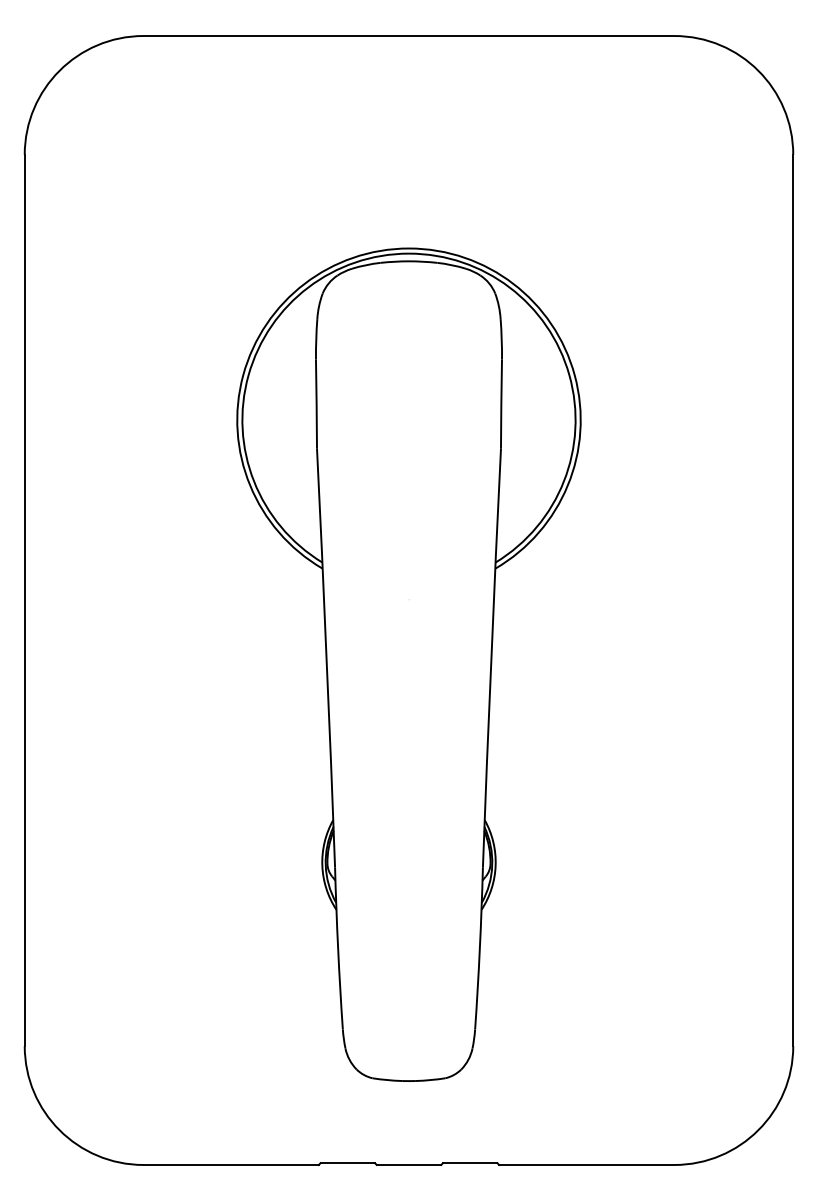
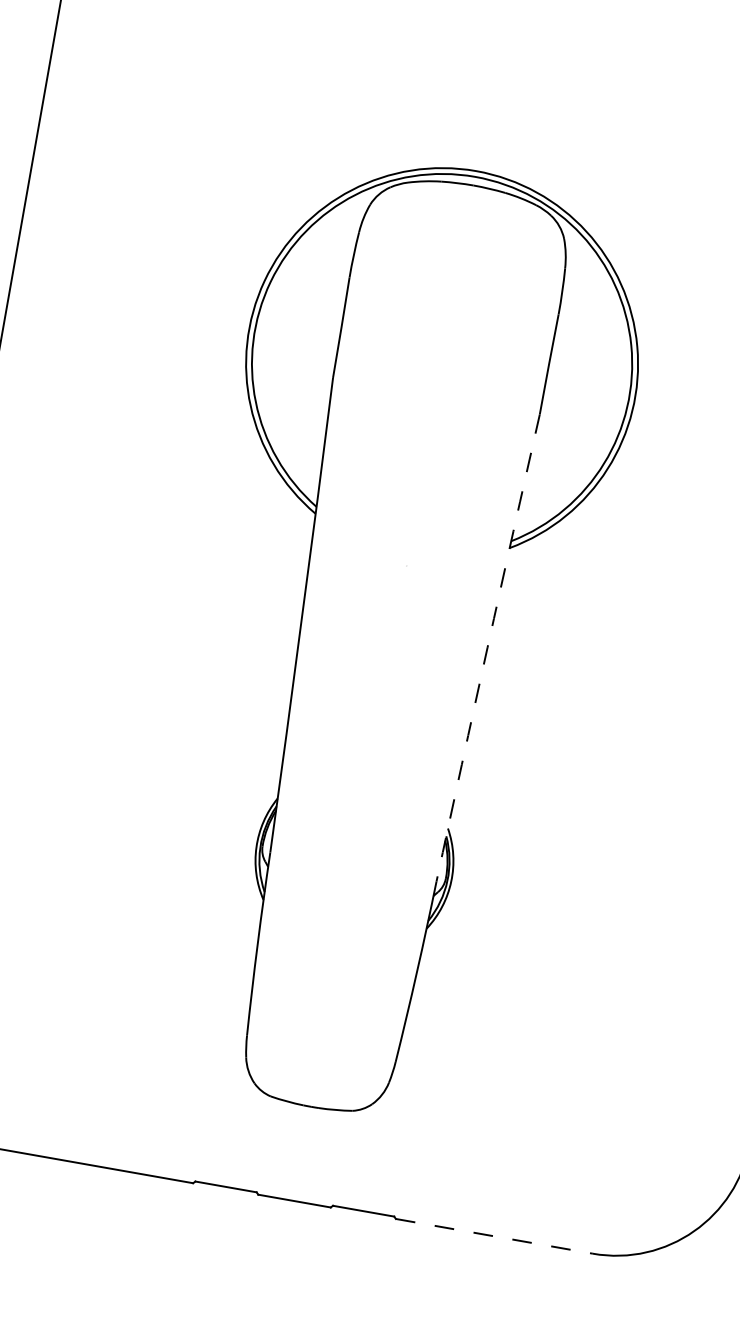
arc: (491, 658) -> (487, 648), solid -> dashed
line: (586, 1164) -> (494, 1235), solid -> dashed

